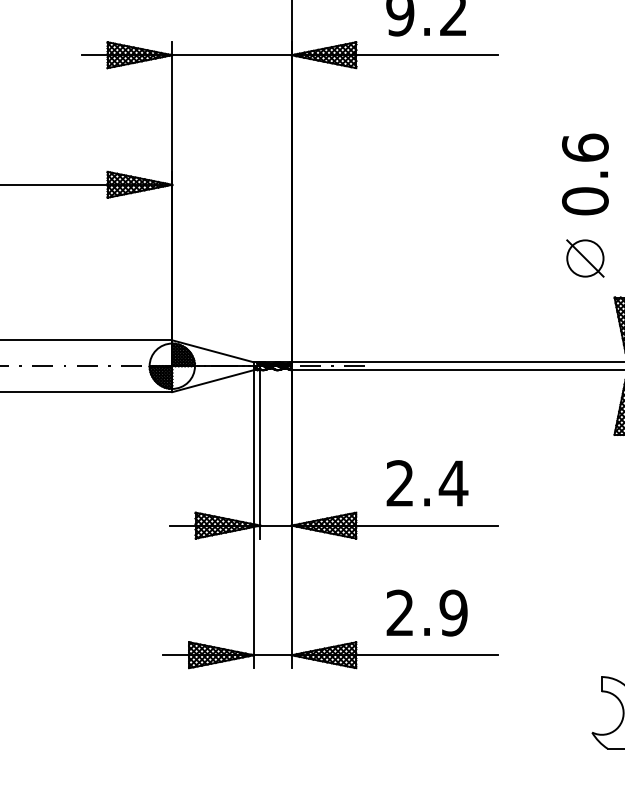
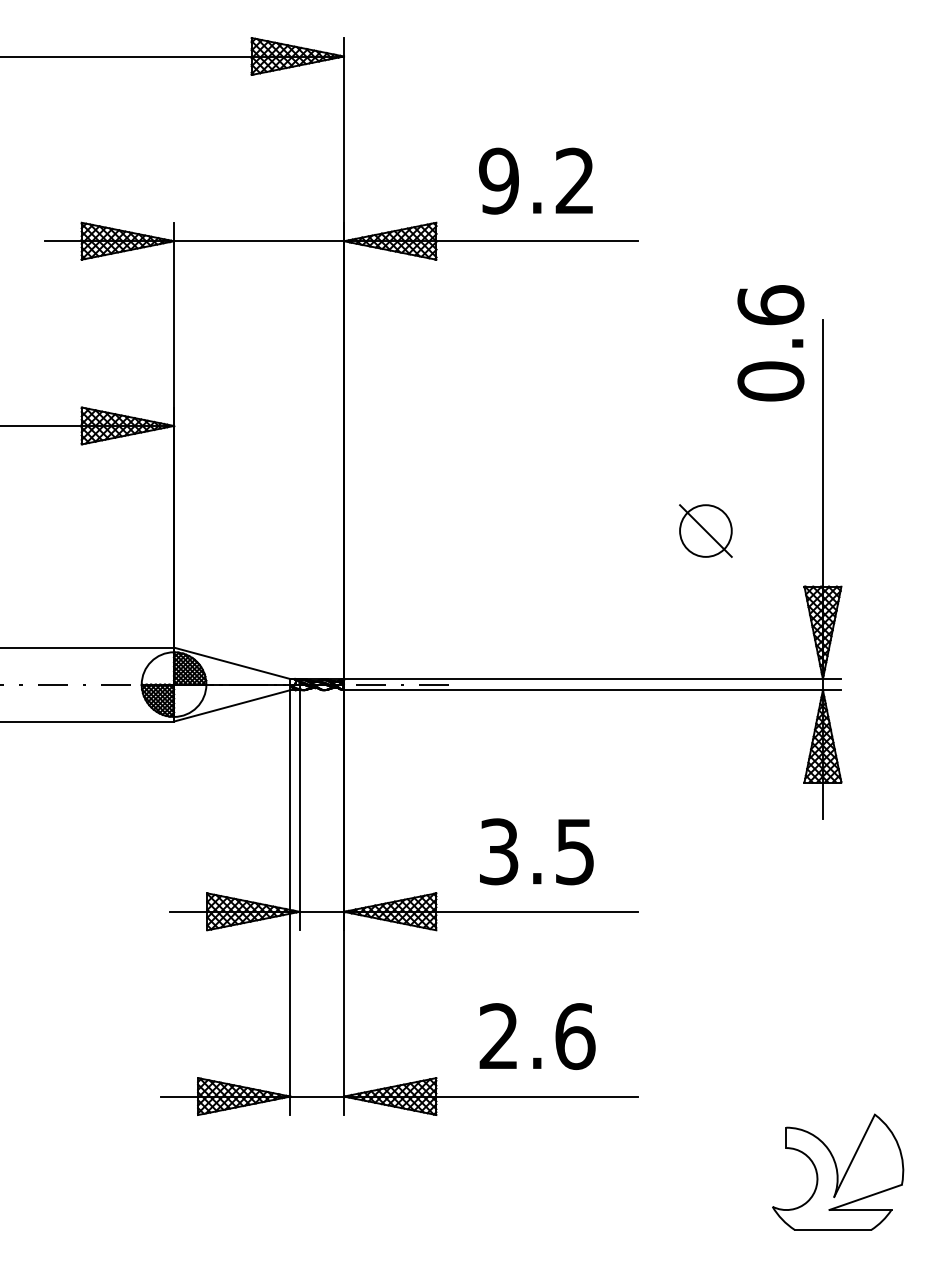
text: (585, 174) -> (770, 343), moved
part: (585, 258) -> (705, 530), moved
text: (427, 483) -> (537, 851), 2.4 -> 3.5
text: (453, 613) -> (575, 1036), 2.9 -> 2.6

